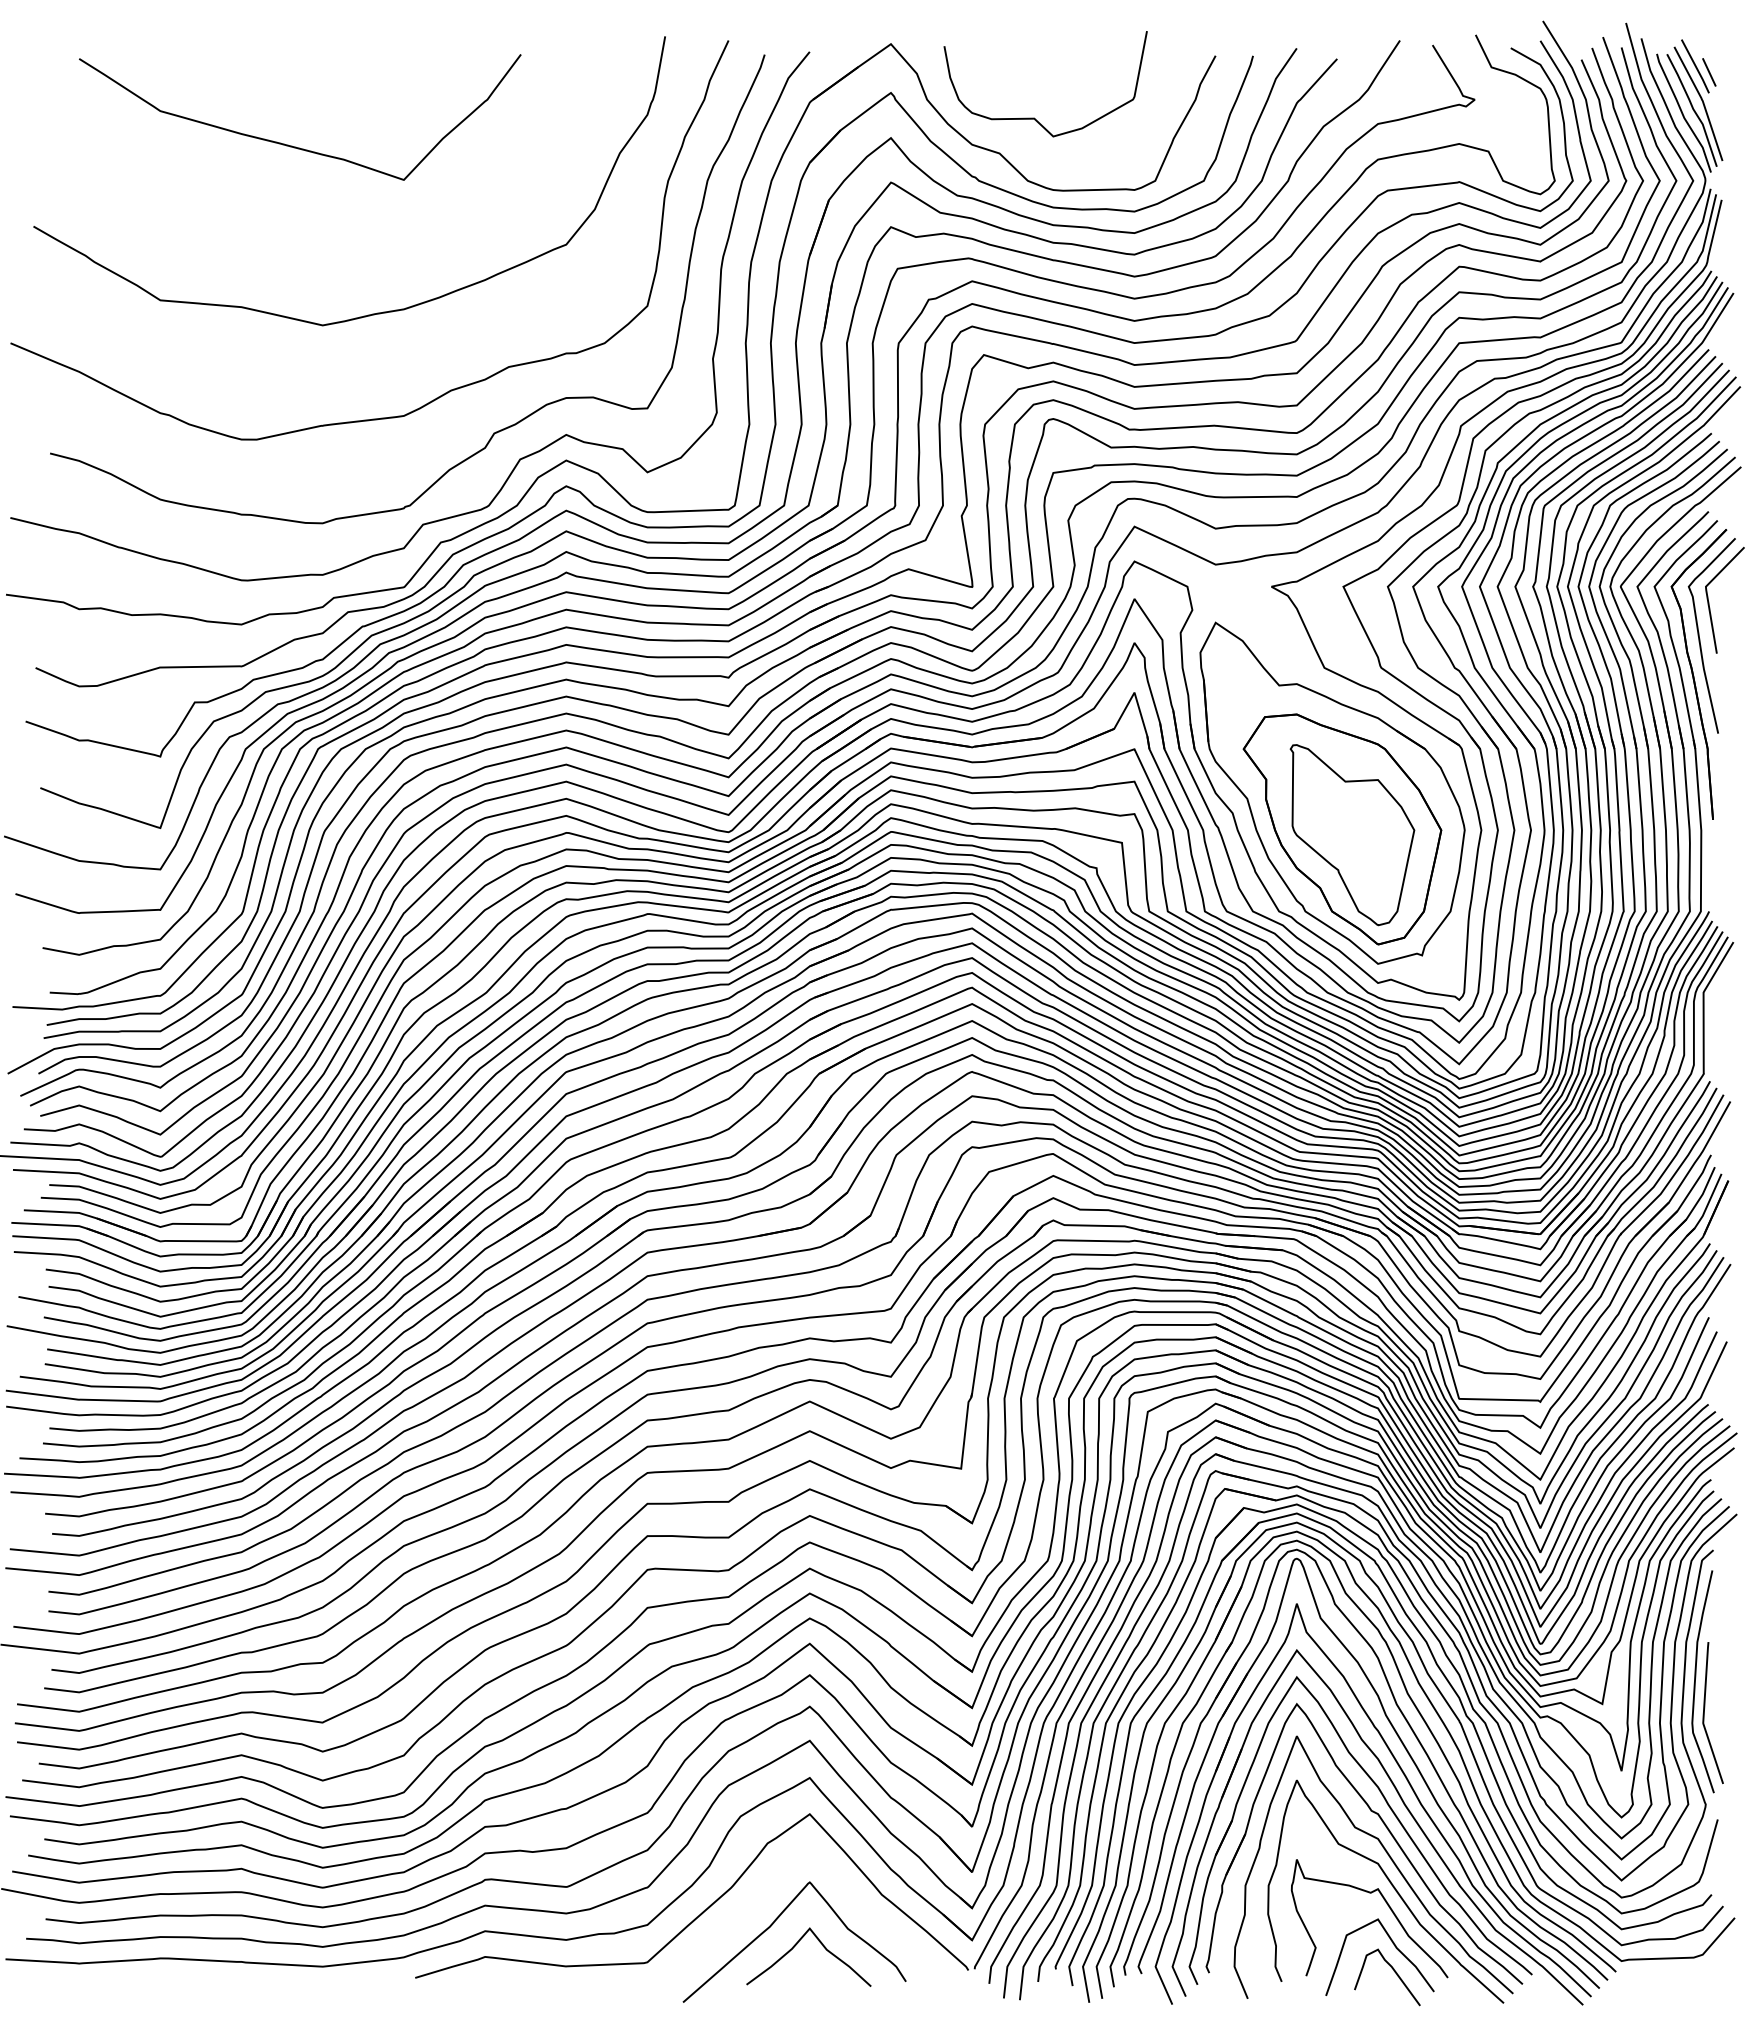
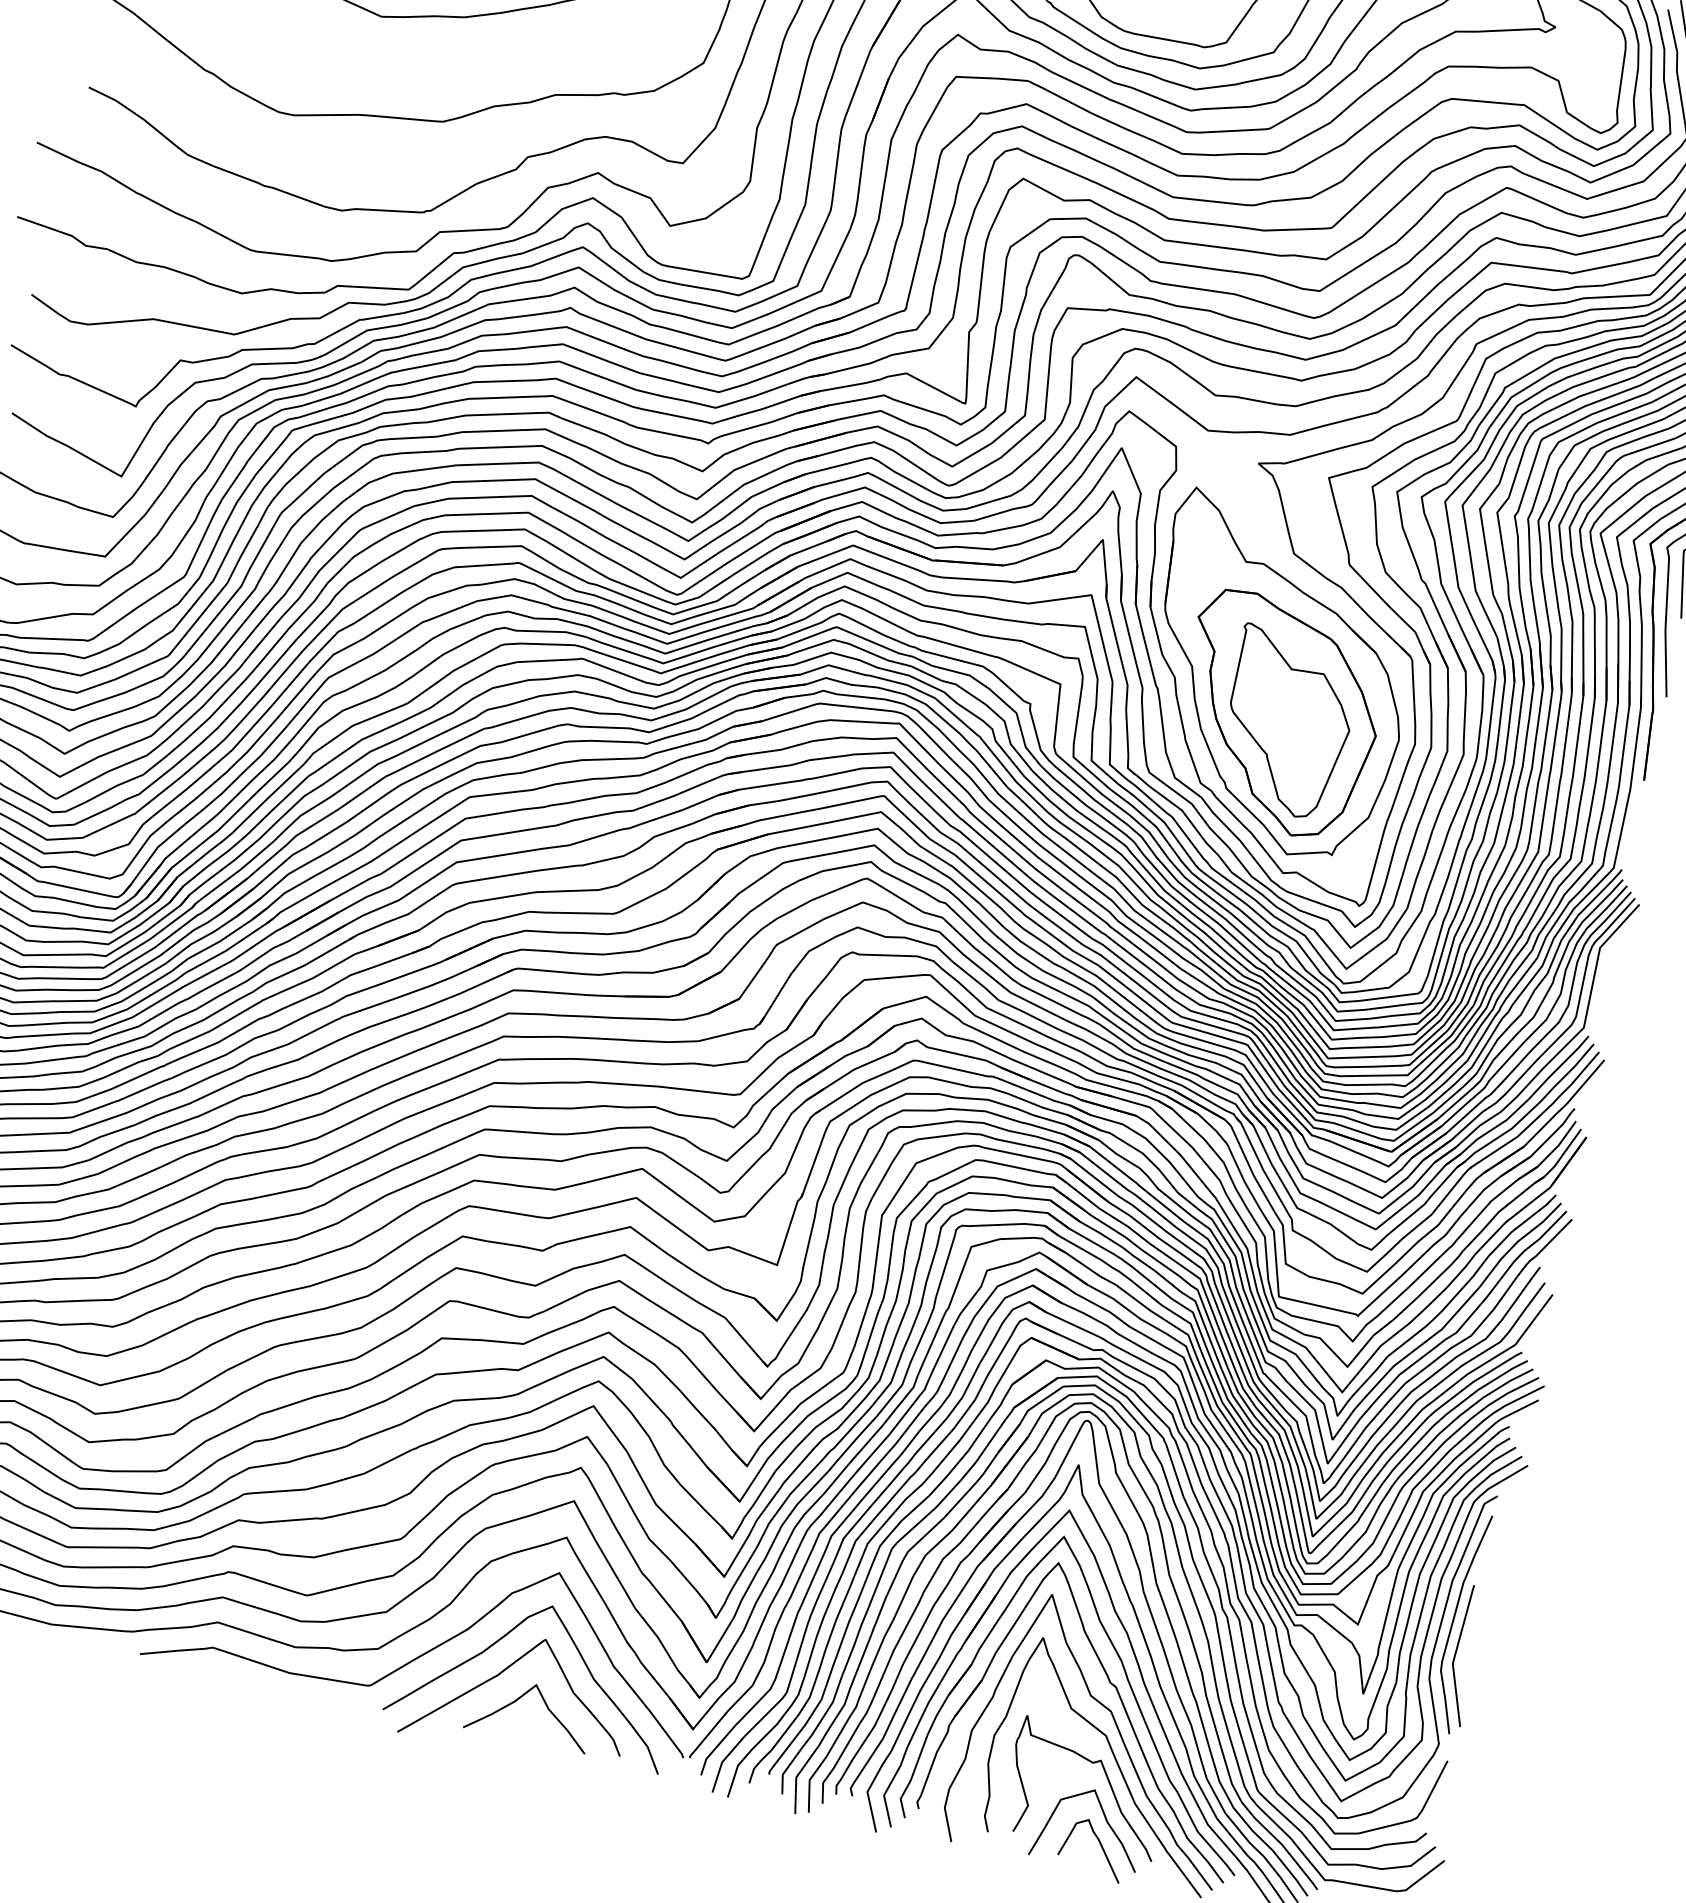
curve: (771, 1885) -> (507, 1635), added

